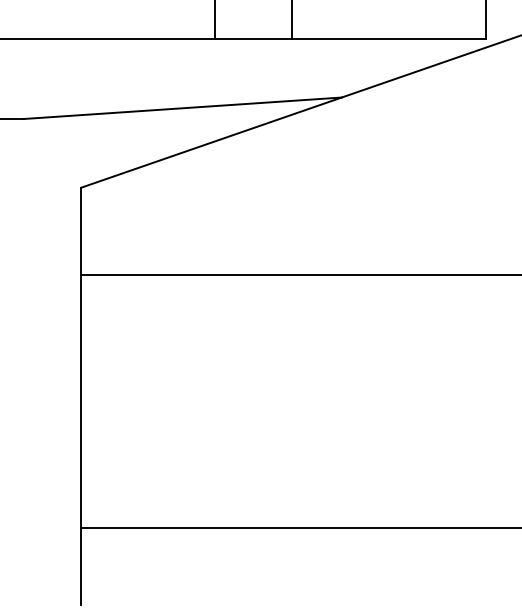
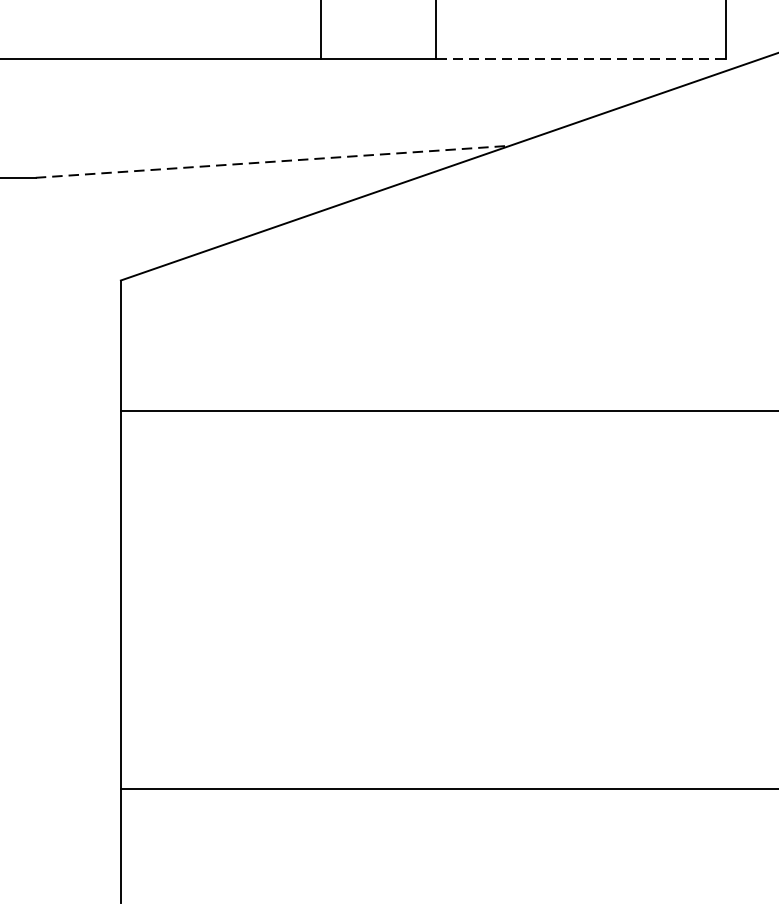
line: (388, 39) -> (579, 59), solid -> dashed
line: (183, 108) -> (273, 162), solid -> dashed

